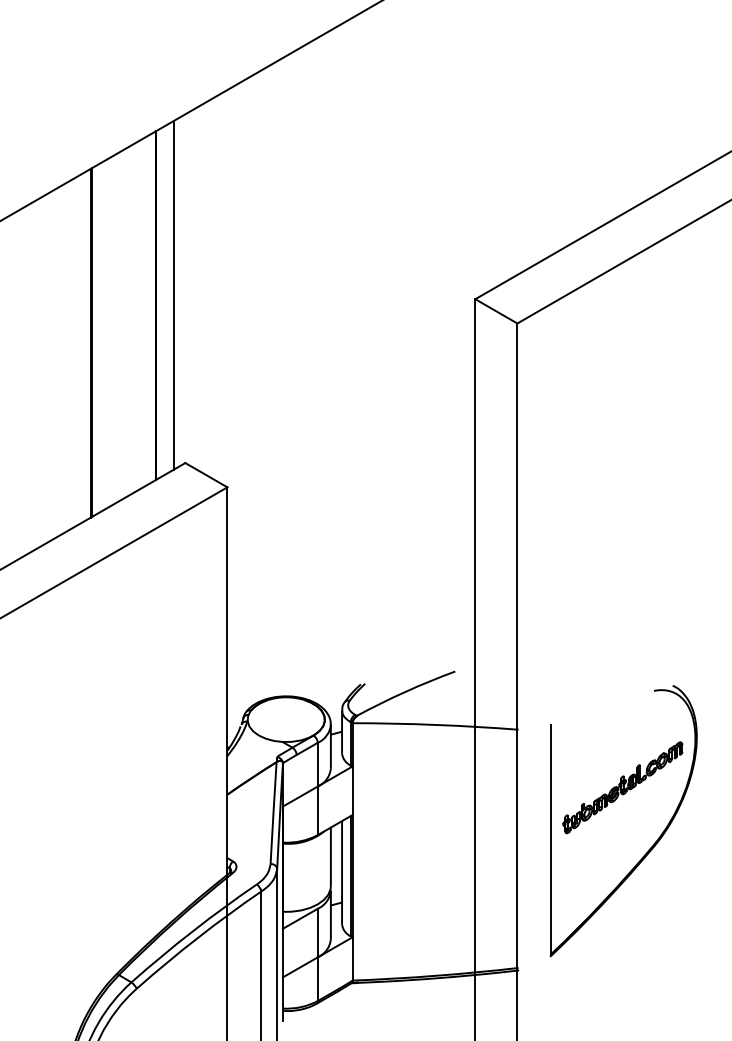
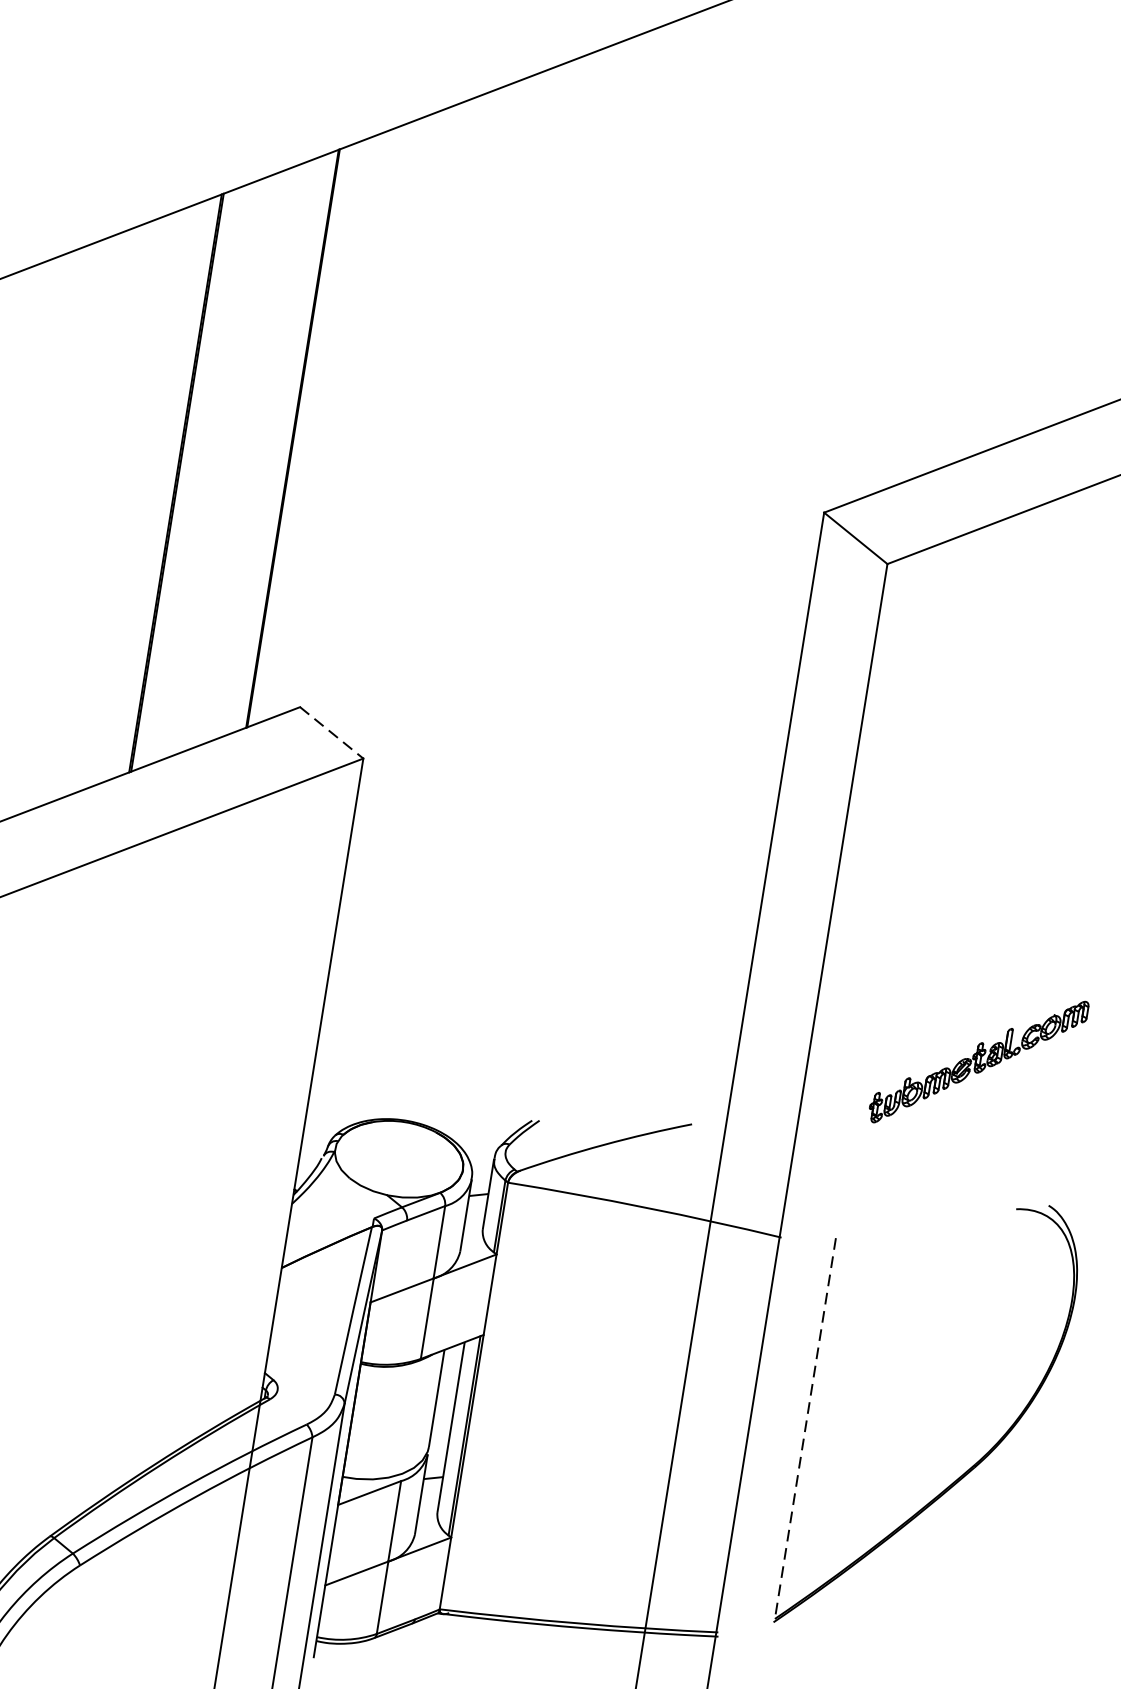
line: (174, 294) -> (326, 424), removed
line: (206, 475) -> (331, 733), solid -> dashed
part: (622, 787) -> (977, 1061), moved
line: (550, 839) -> (805, 1427), solid -> dashed

